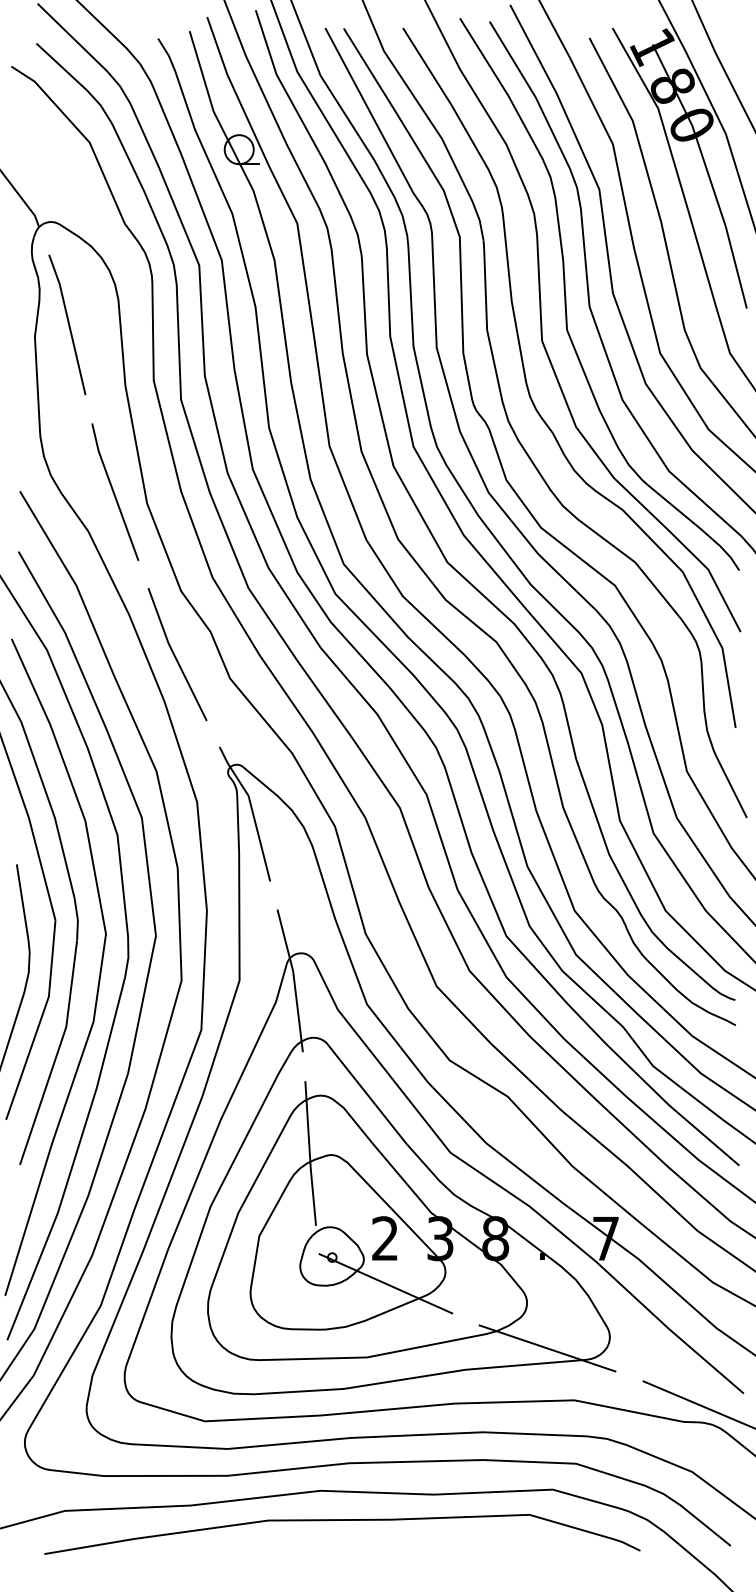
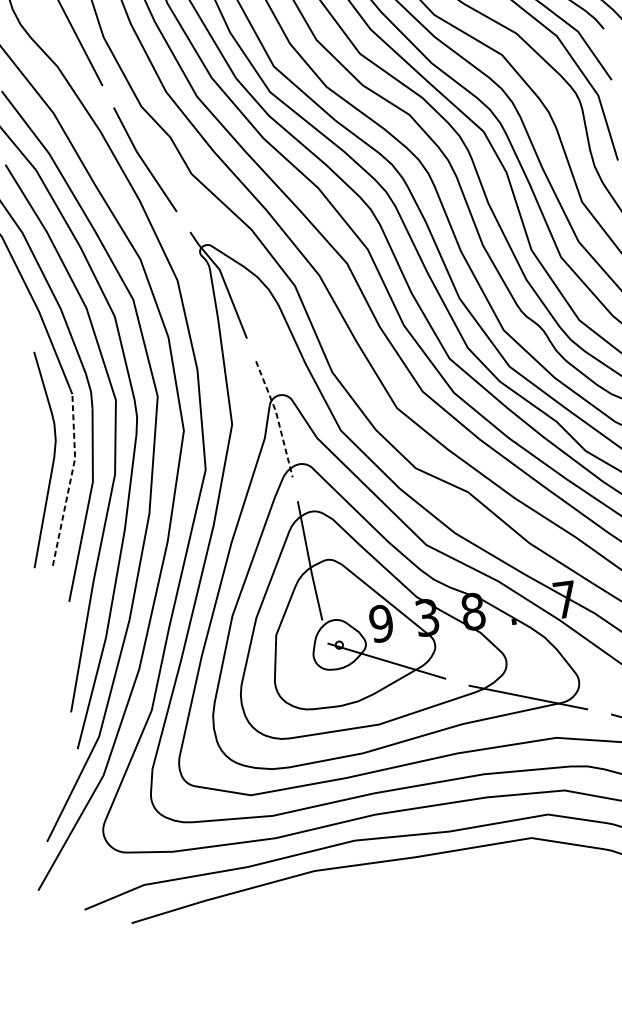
line: (294, 980) -> (277, 418), solid -> dashed
line: (40, 1021) -> (70, 480), solid -> dashed
text: (384, 1238) -> (380, 623), 2 -> 9

